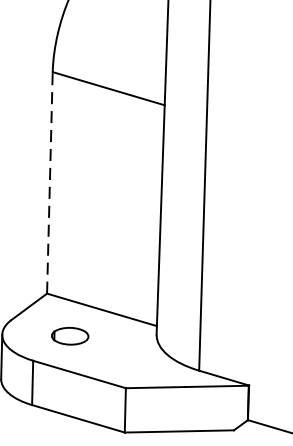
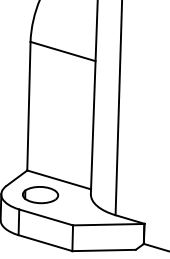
line: (49, 181) -> (28, 105), dashed -> solid
part: (69, 336) -> (40, 195), size x1.67

